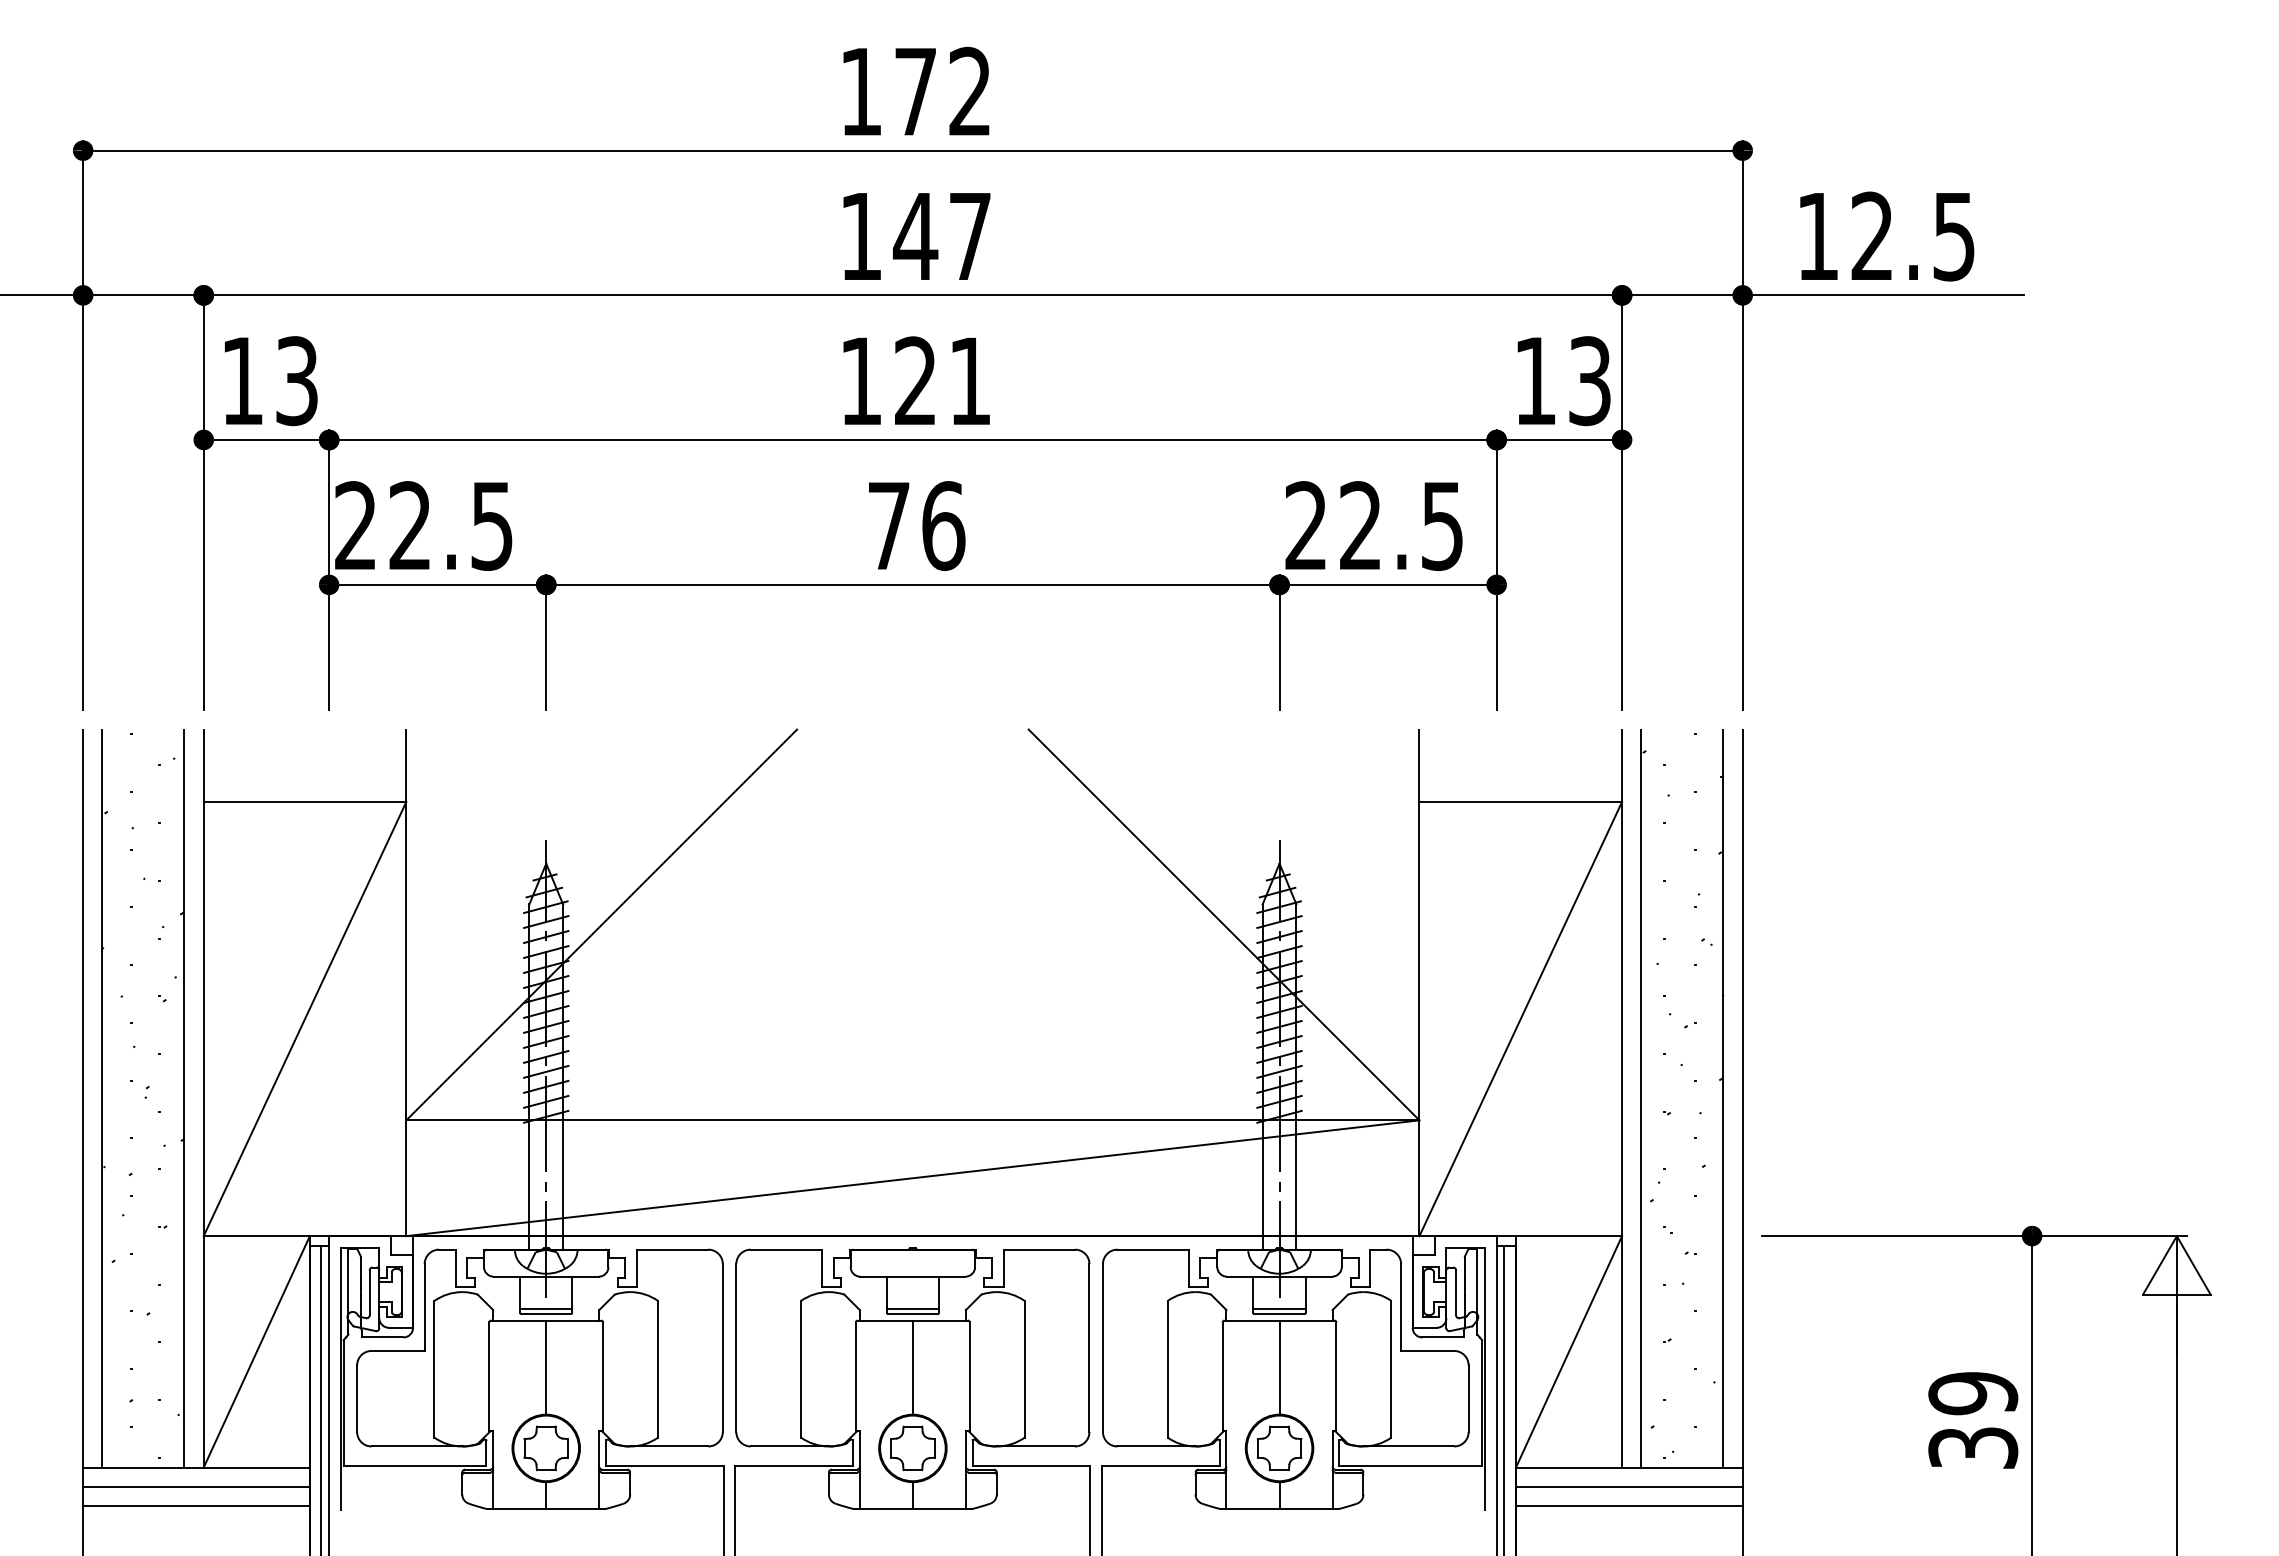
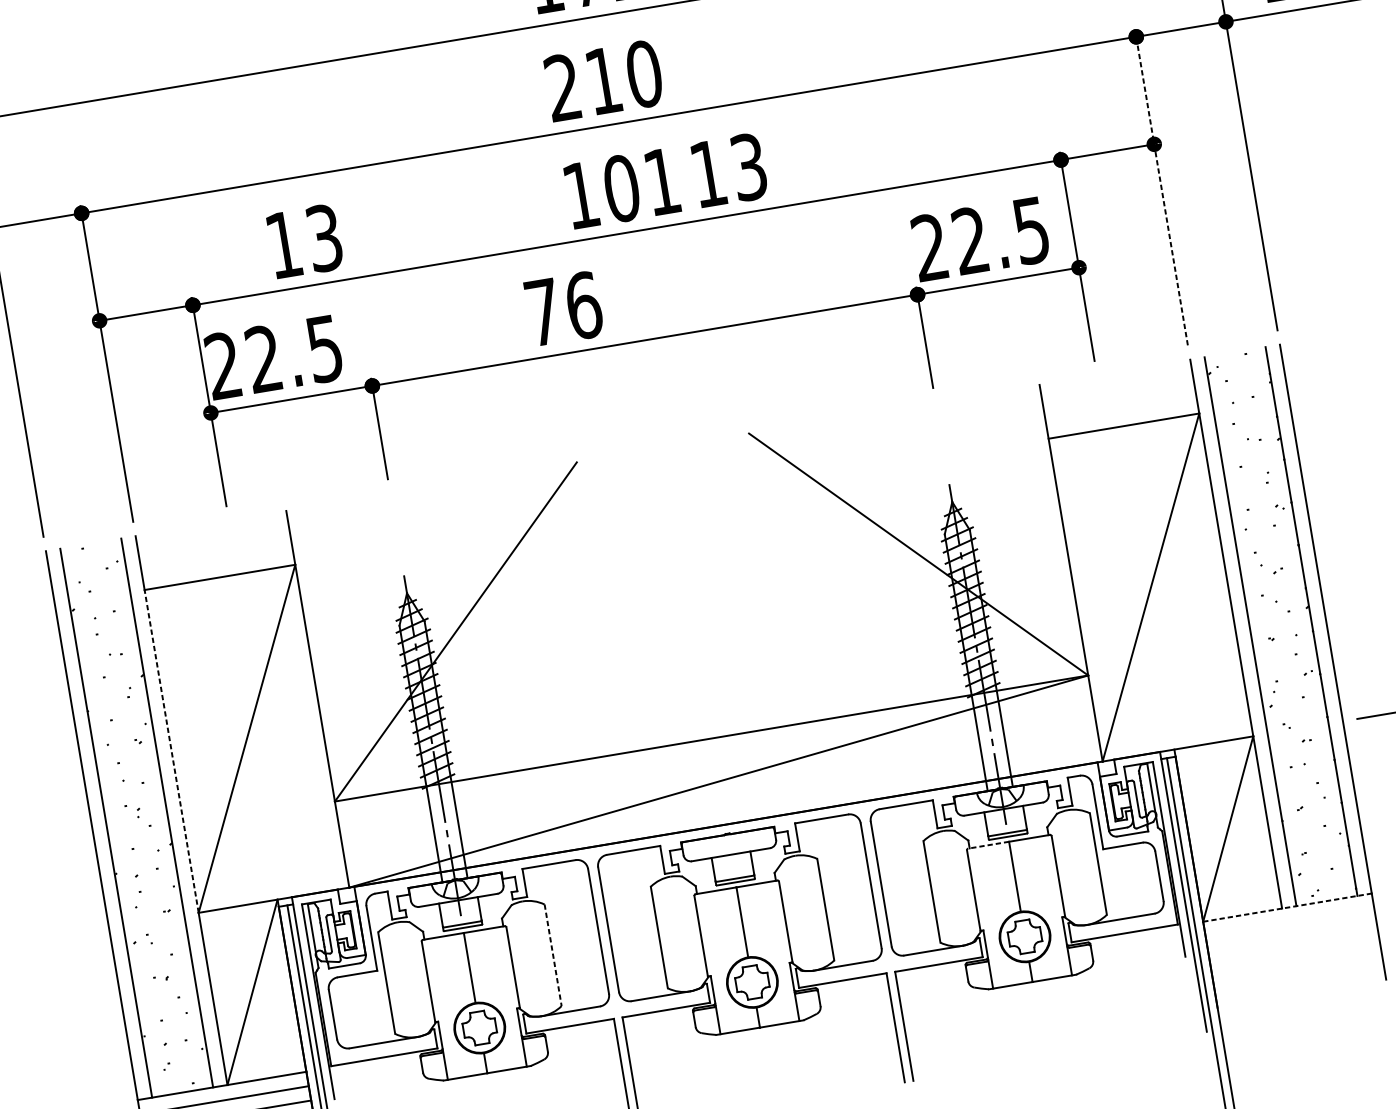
text: (915, 236) -> (603, 80), 147 -> 210
text: (271, 381) -> (305, 241), moved
text: (915, 381) -> (621, 188), 121 -> 101
text: (1563, 381) -> (729, 170), moved
line: (1622, 497) -> (1161, 187), solid -> dashed
text: (917, 525) -> (564, 308), moved
line: (203, 1018) -> (171, 751), solid -> dashed
line: (1251, 1320) -> (988, 845), solid -> dashed
line: (658, 1369) -> (553, 955), solid -> dashed
line: (1629, 1467) -> (1287, 907), solid -> dashed
line: (1628, 1487) -> (1289, 922), removed
line: (1628, 1506) -> (1291, 936), removed

